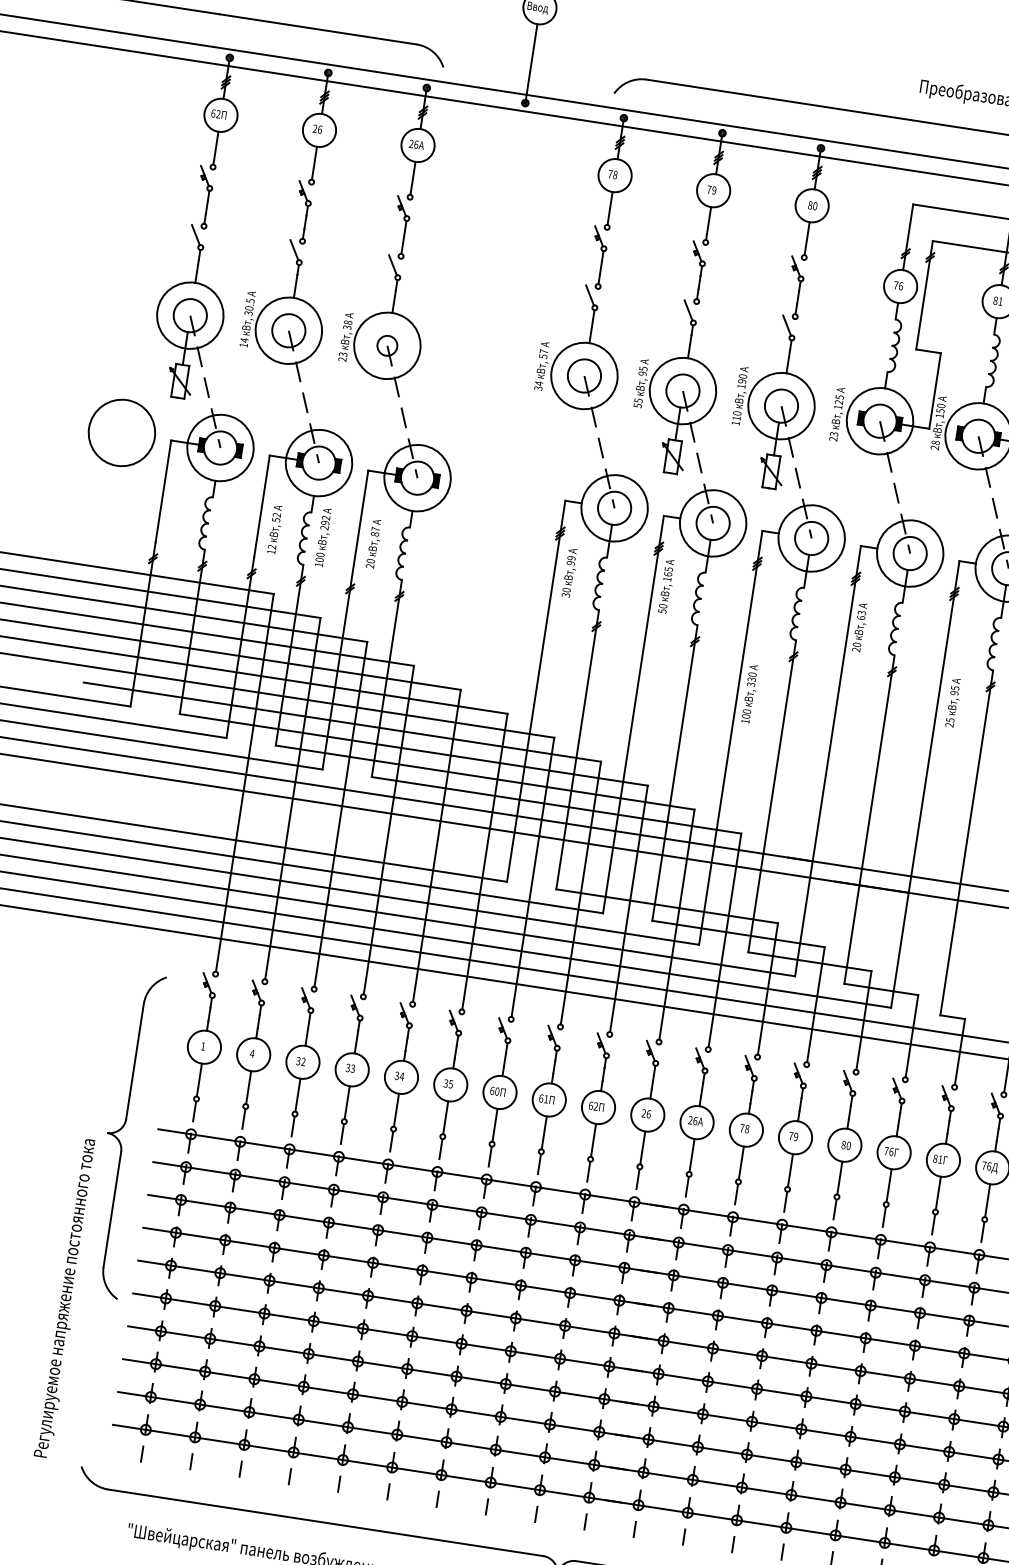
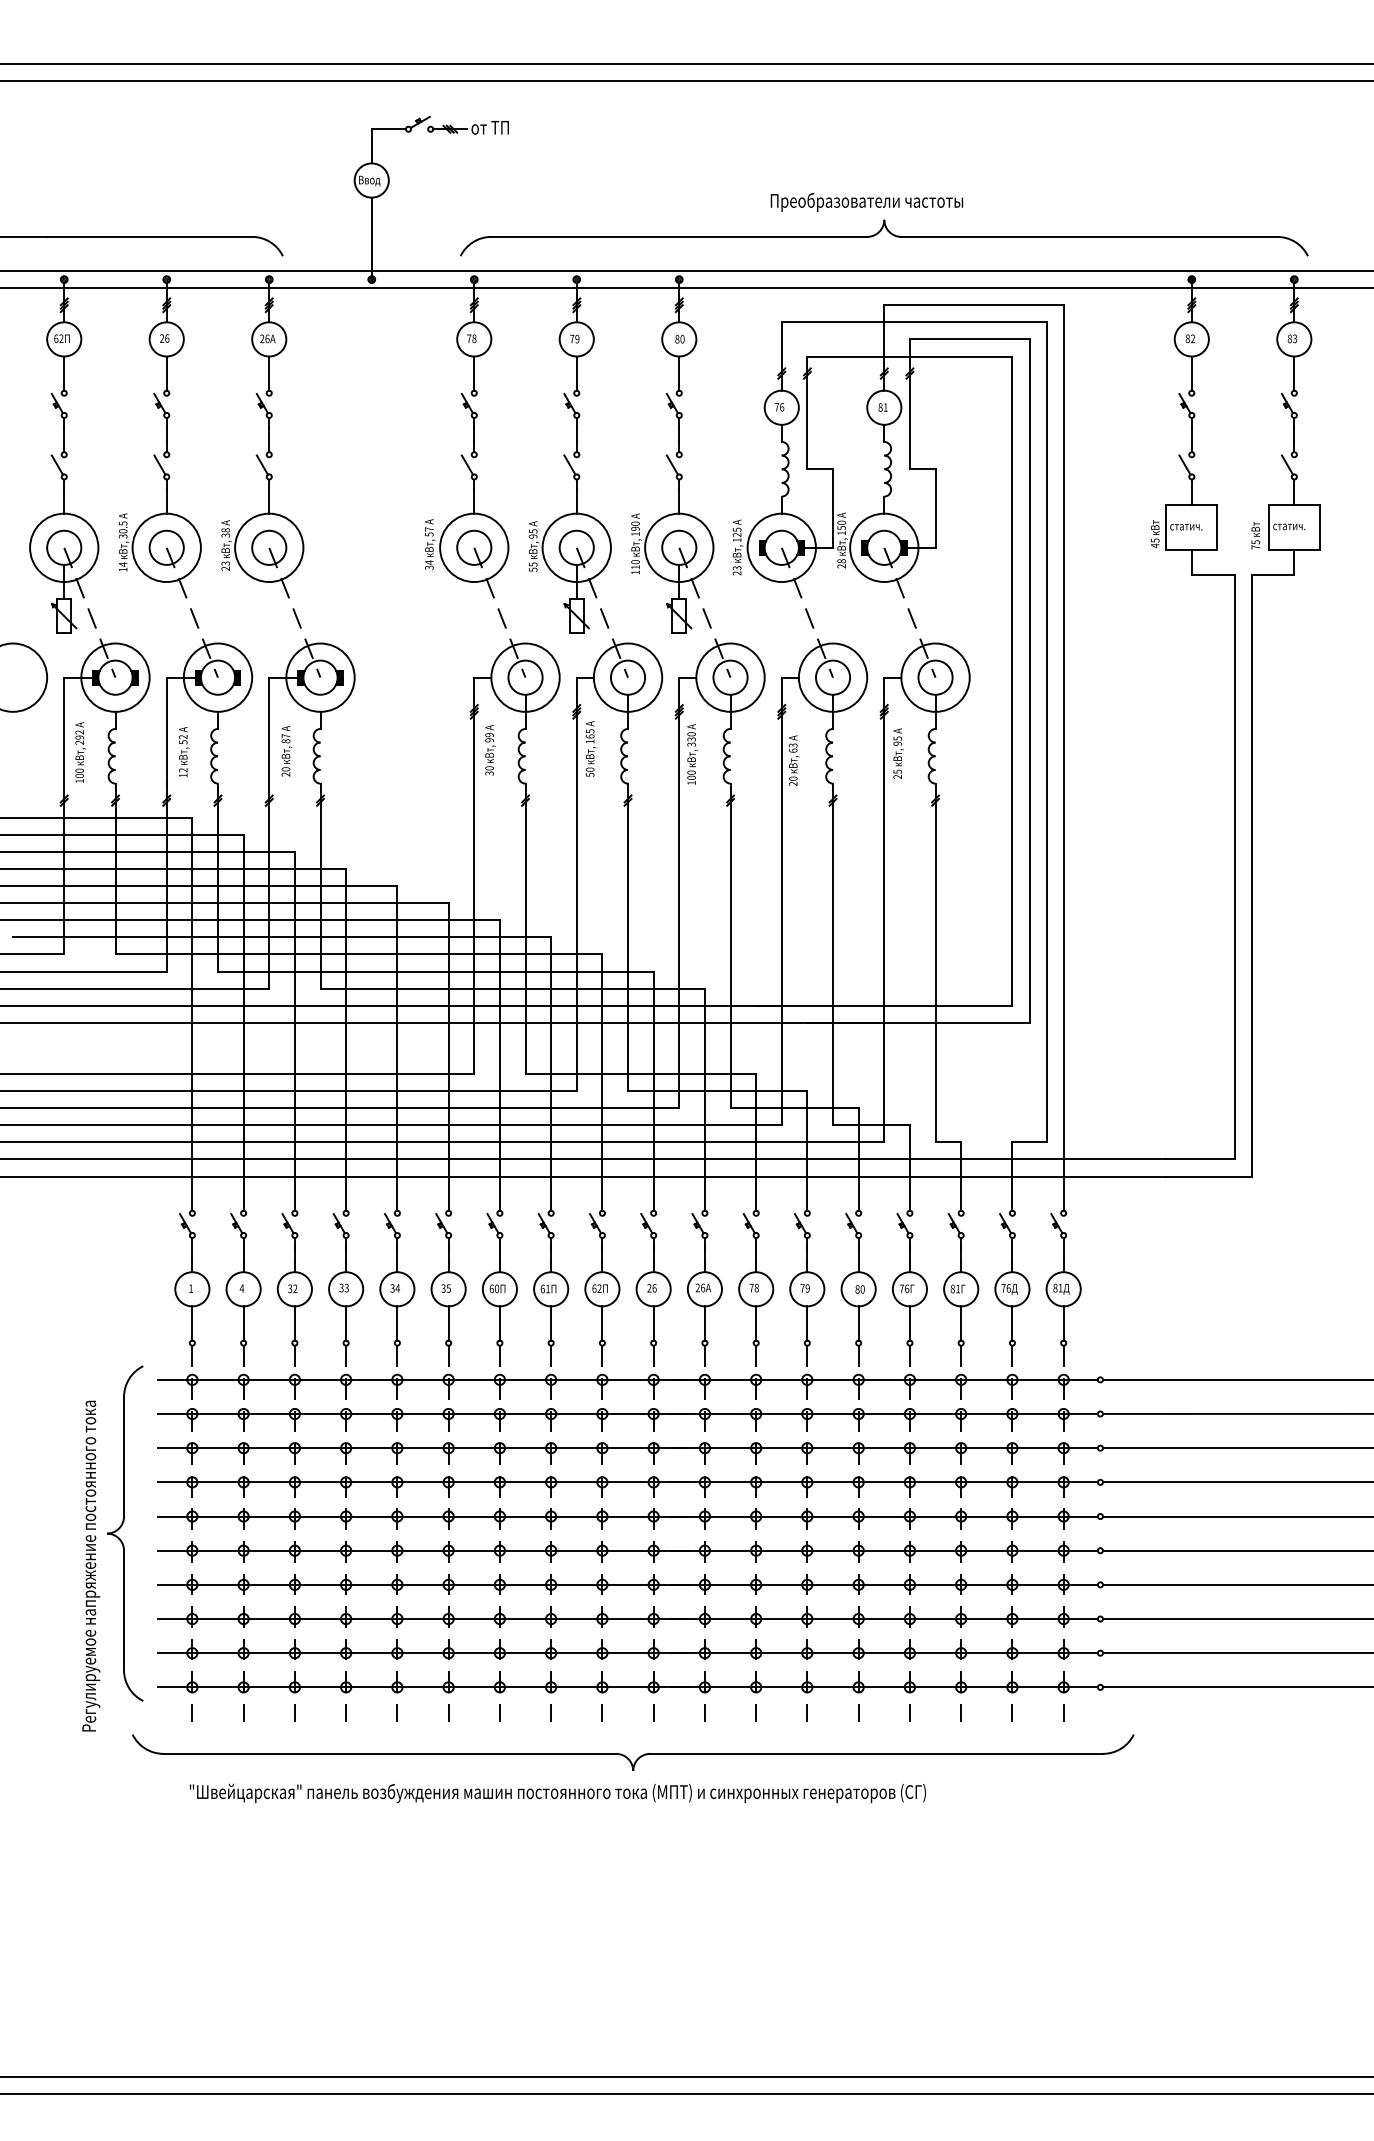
circle: (387, 345) -> (269, 547), size x1.67
text: (323, 537) -> (80, 752), moved
text: (750, 694) -> (692, 754), moved
text: (953, 702) -> (898, 753), moved
part: (121, 1130) -> (120, 1528), moved

